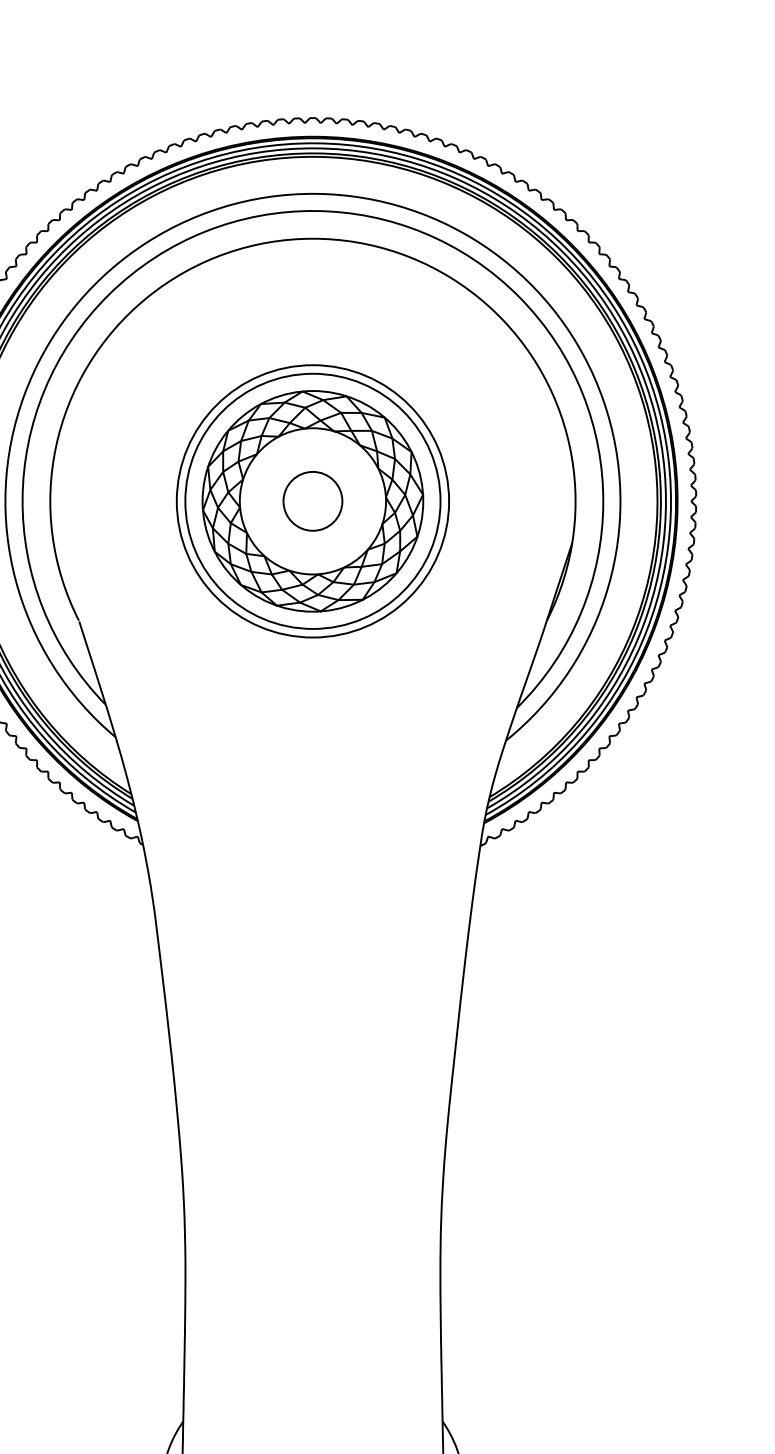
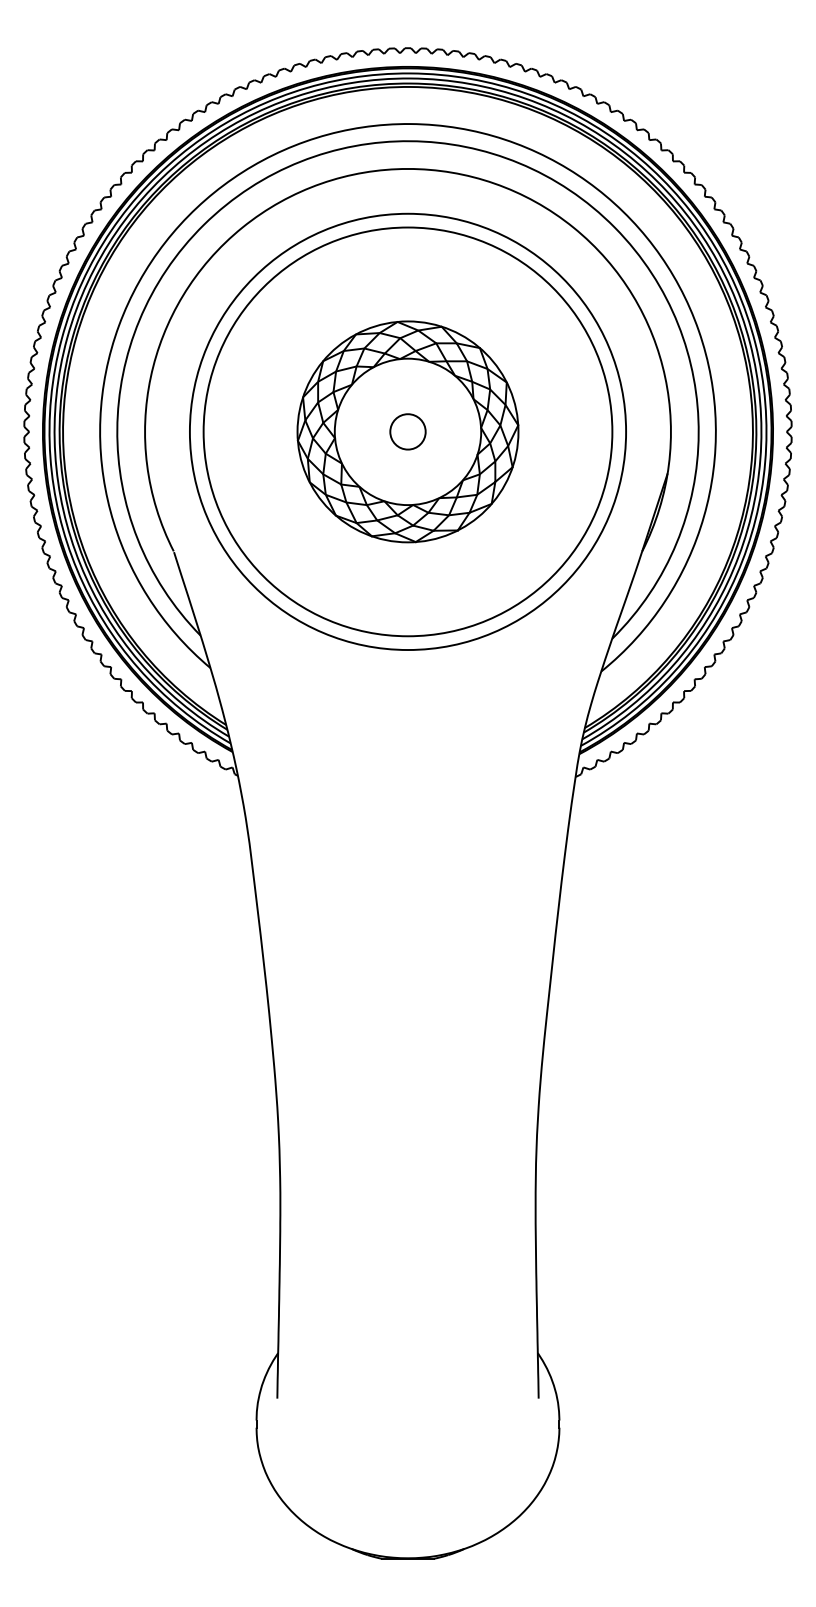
circle: (312, 500) -> (407, 431), size x0.6
circle: (312, 500) -> (407, 431), size x1.6
circle: (312, 500) -> (407, 431), size x1.6

